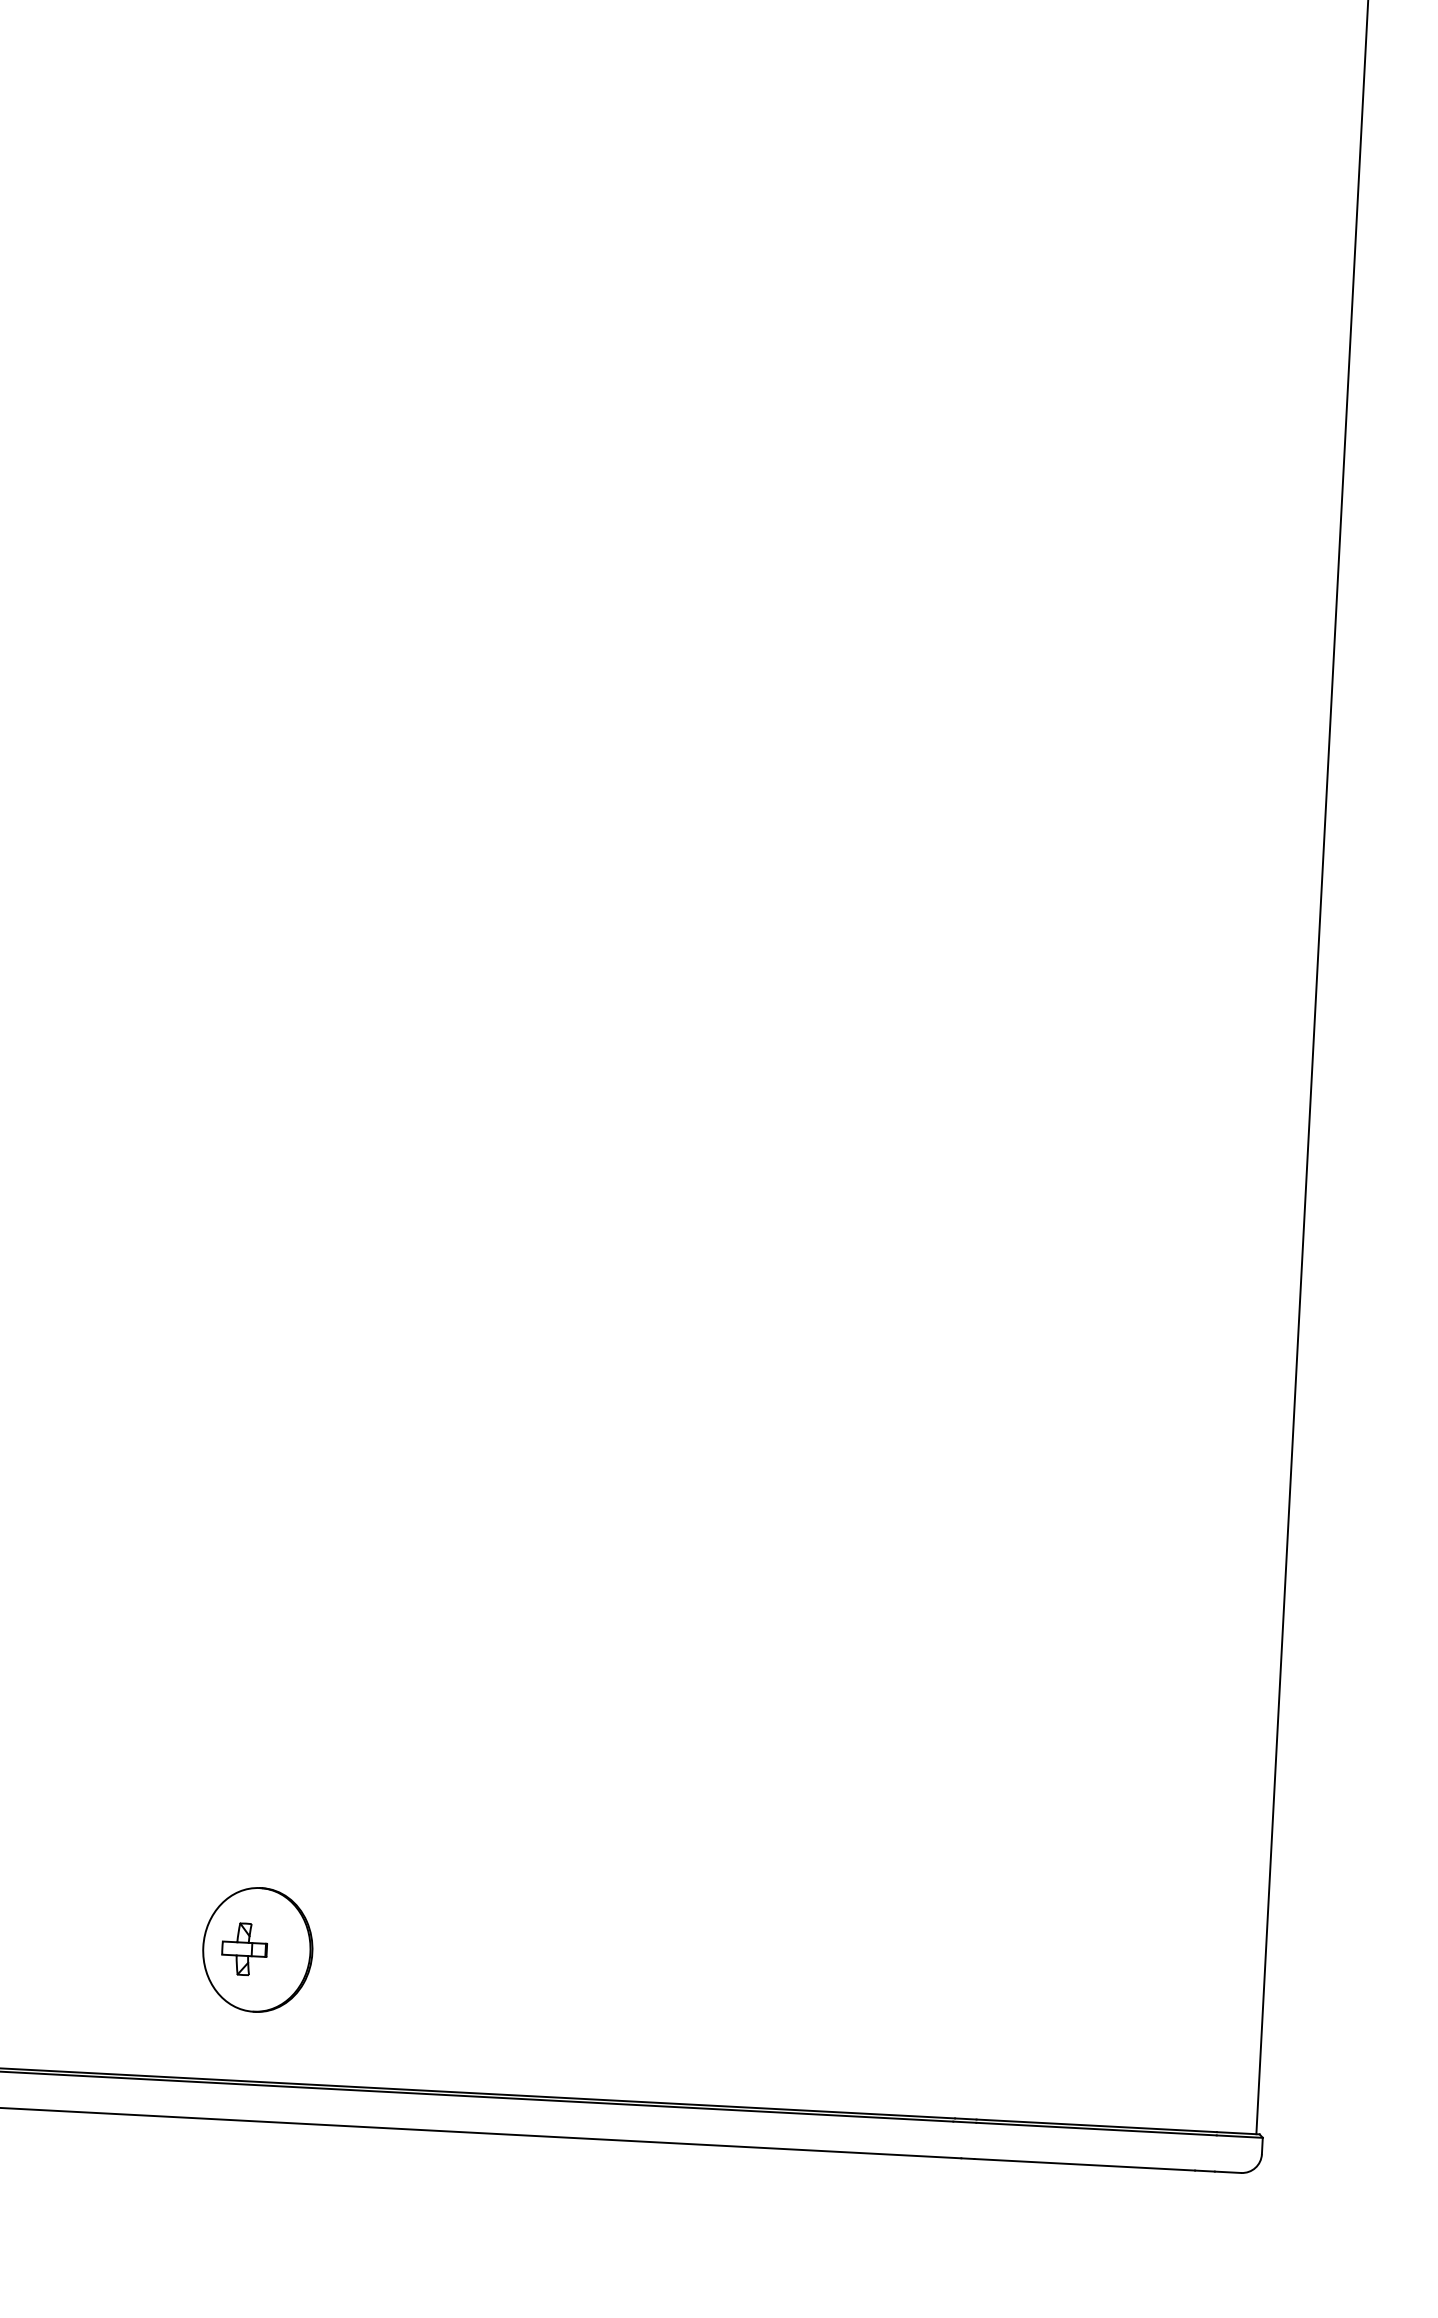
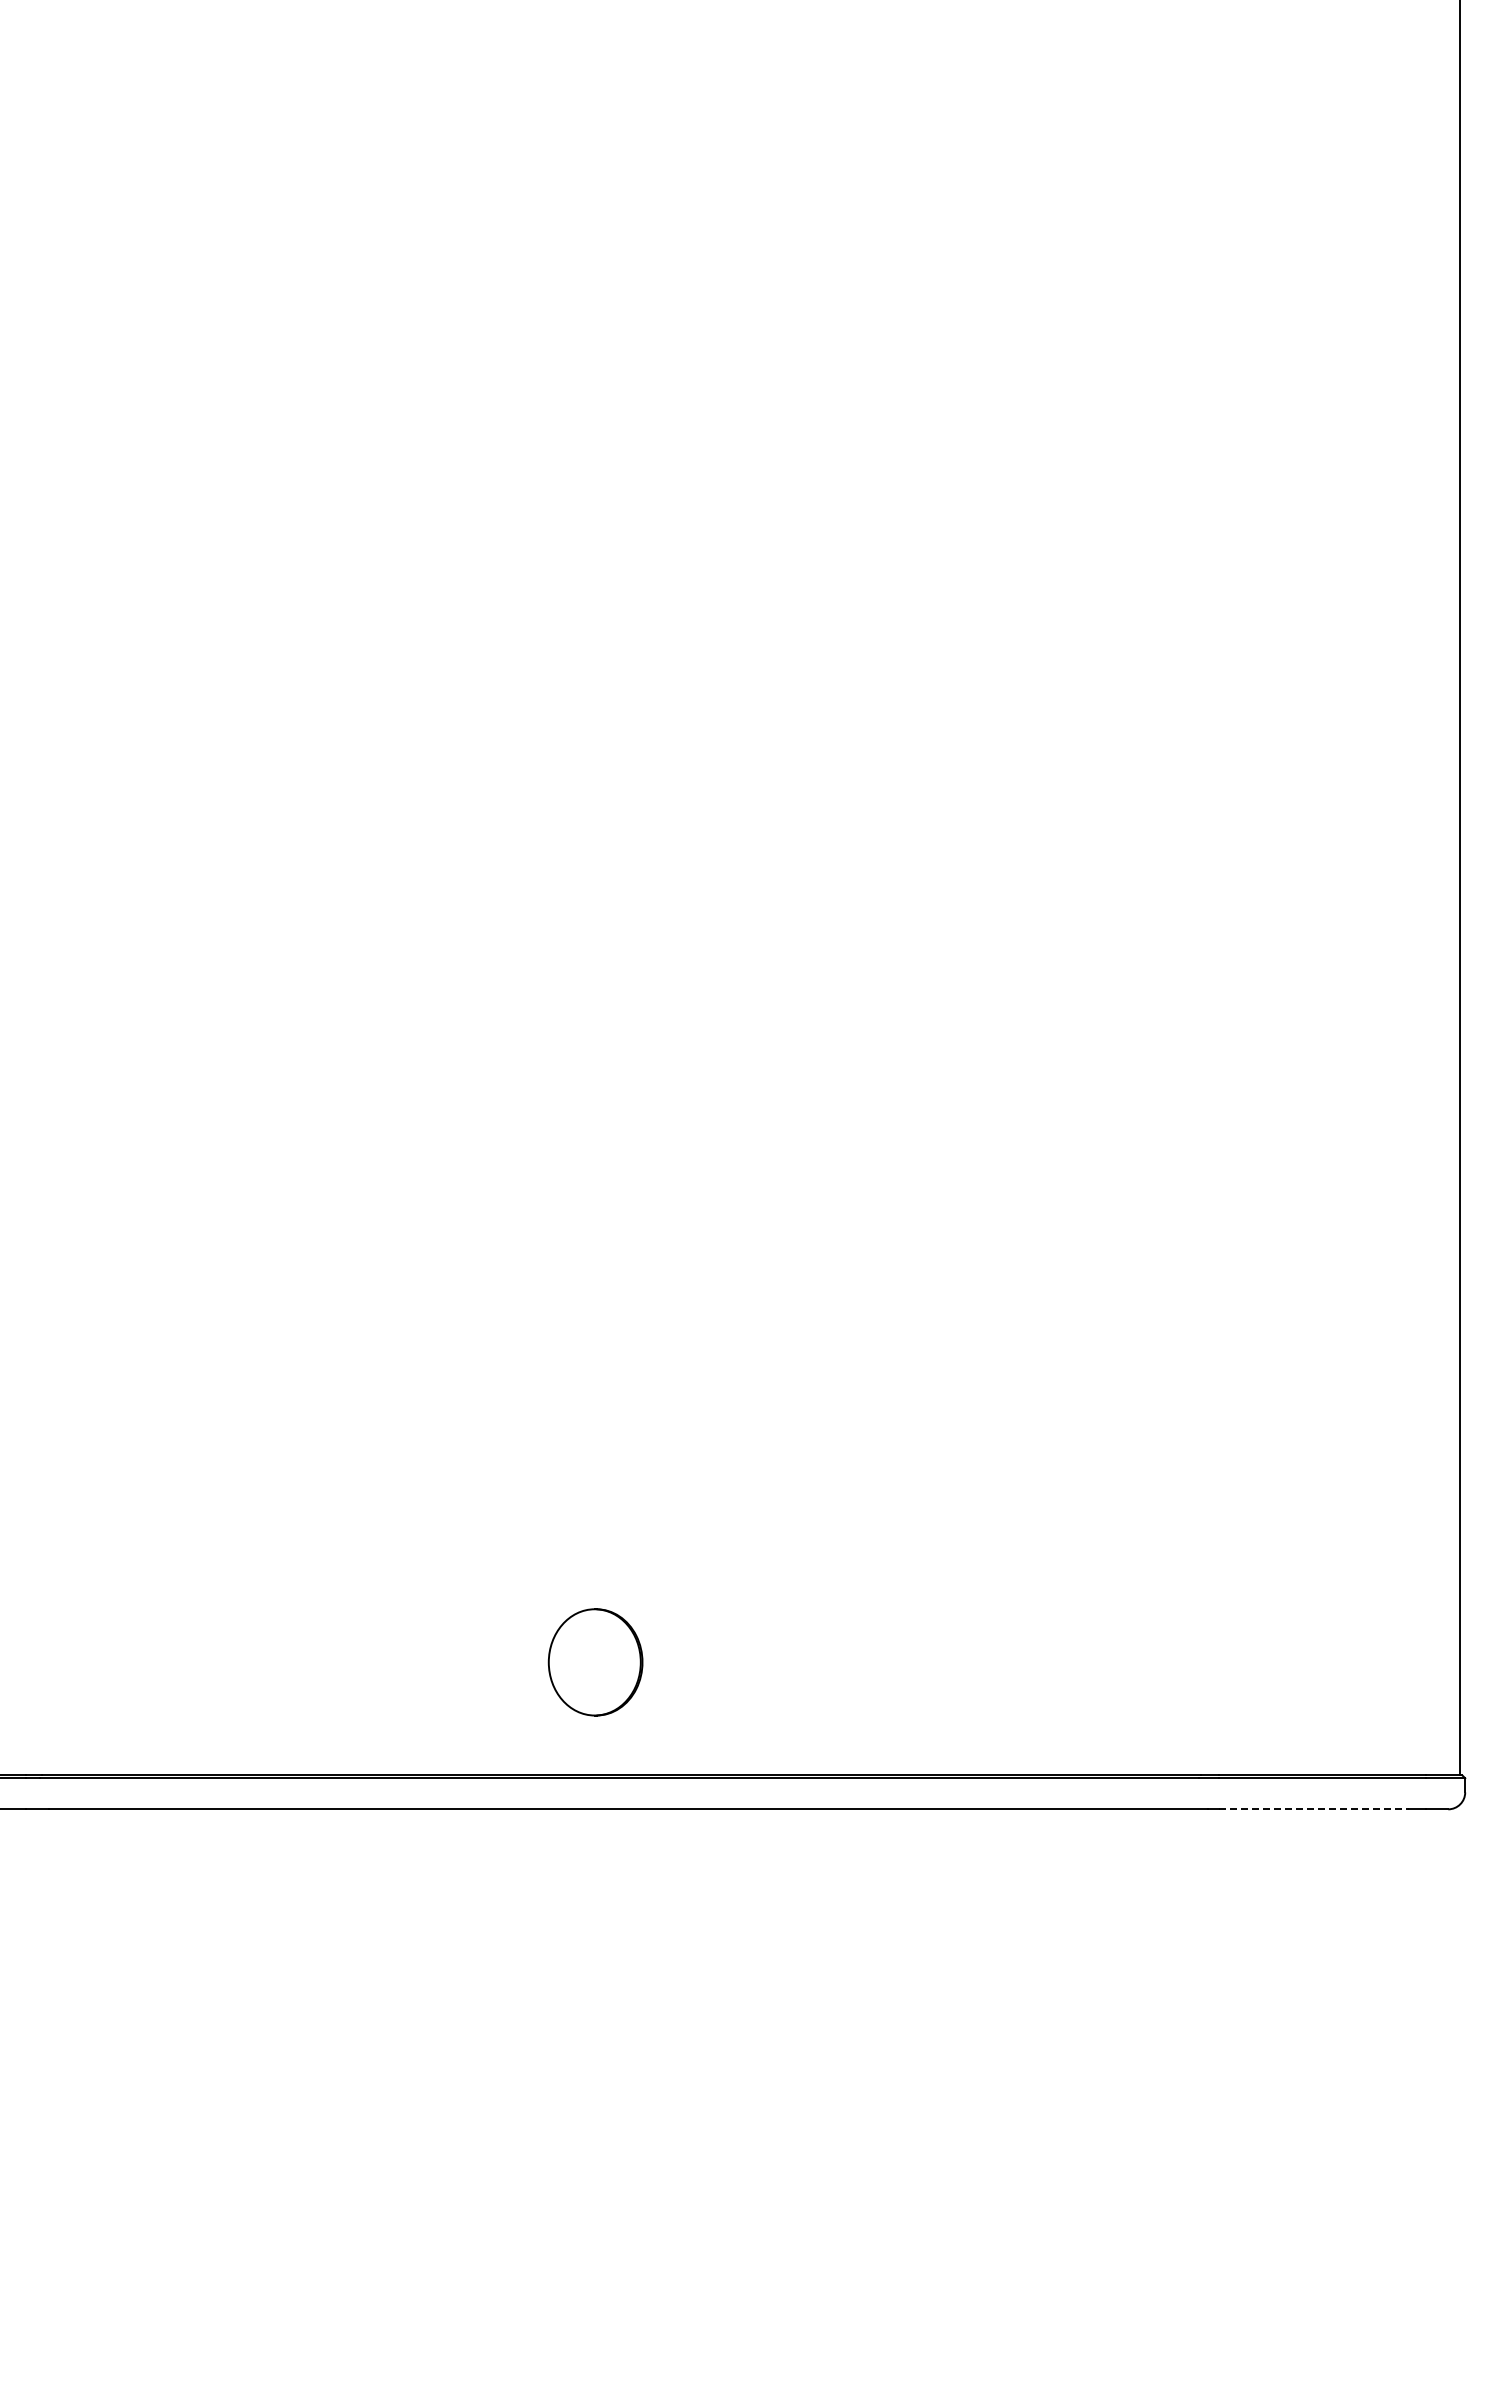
part: (244, 1949) -> (584, 1662), removed
line: (1084, 2164) -> (1313, 1809), solid -> dashed

